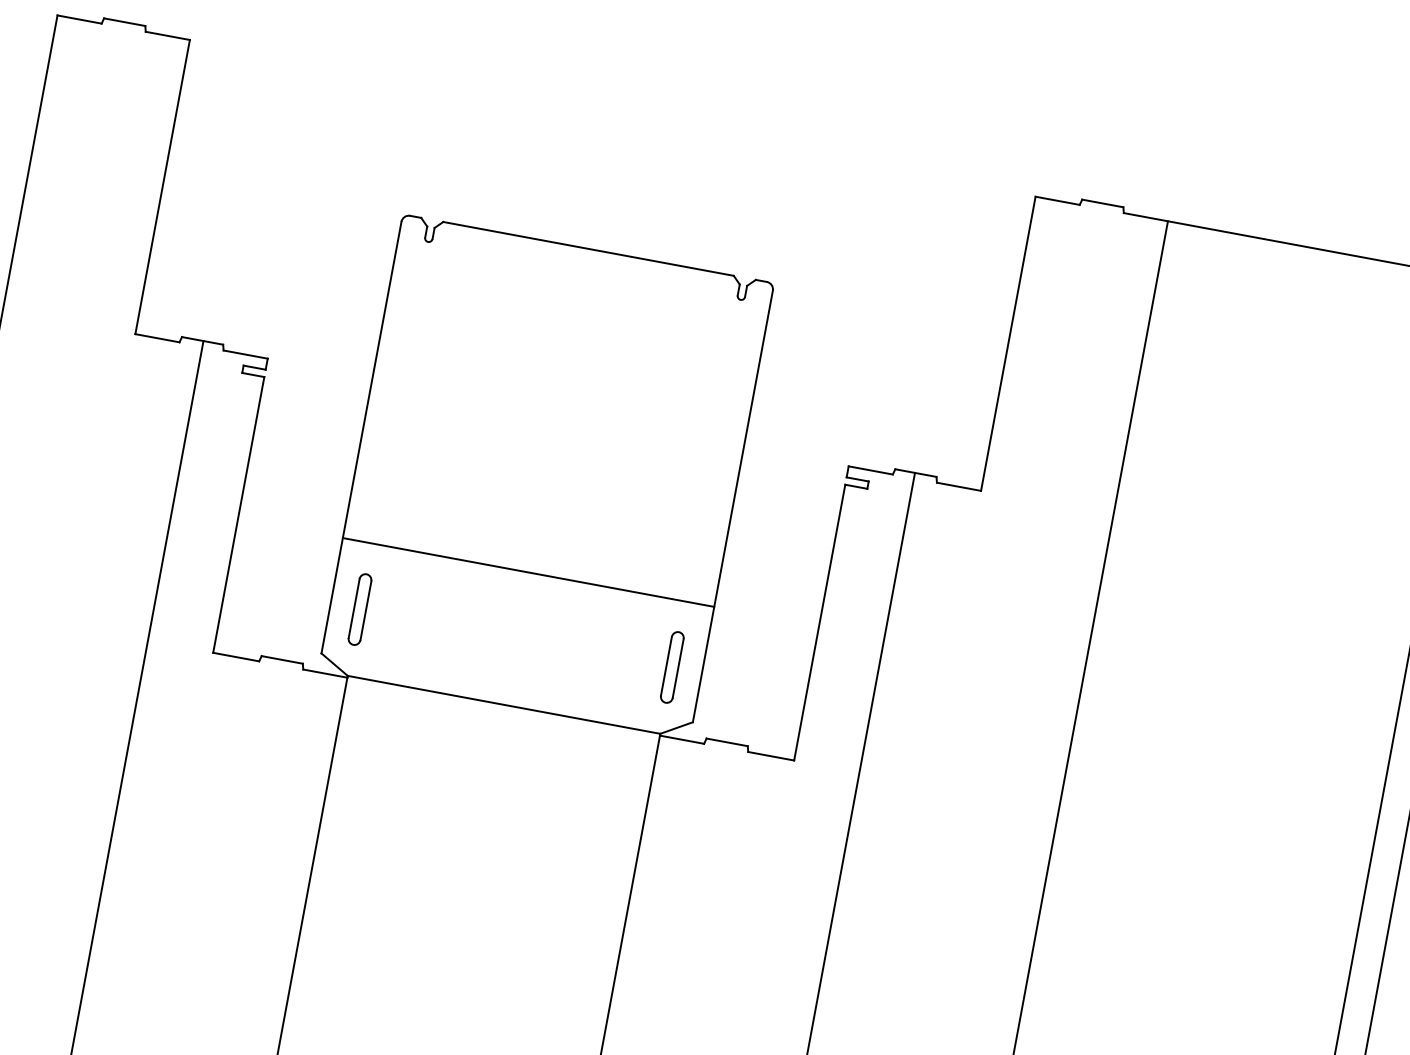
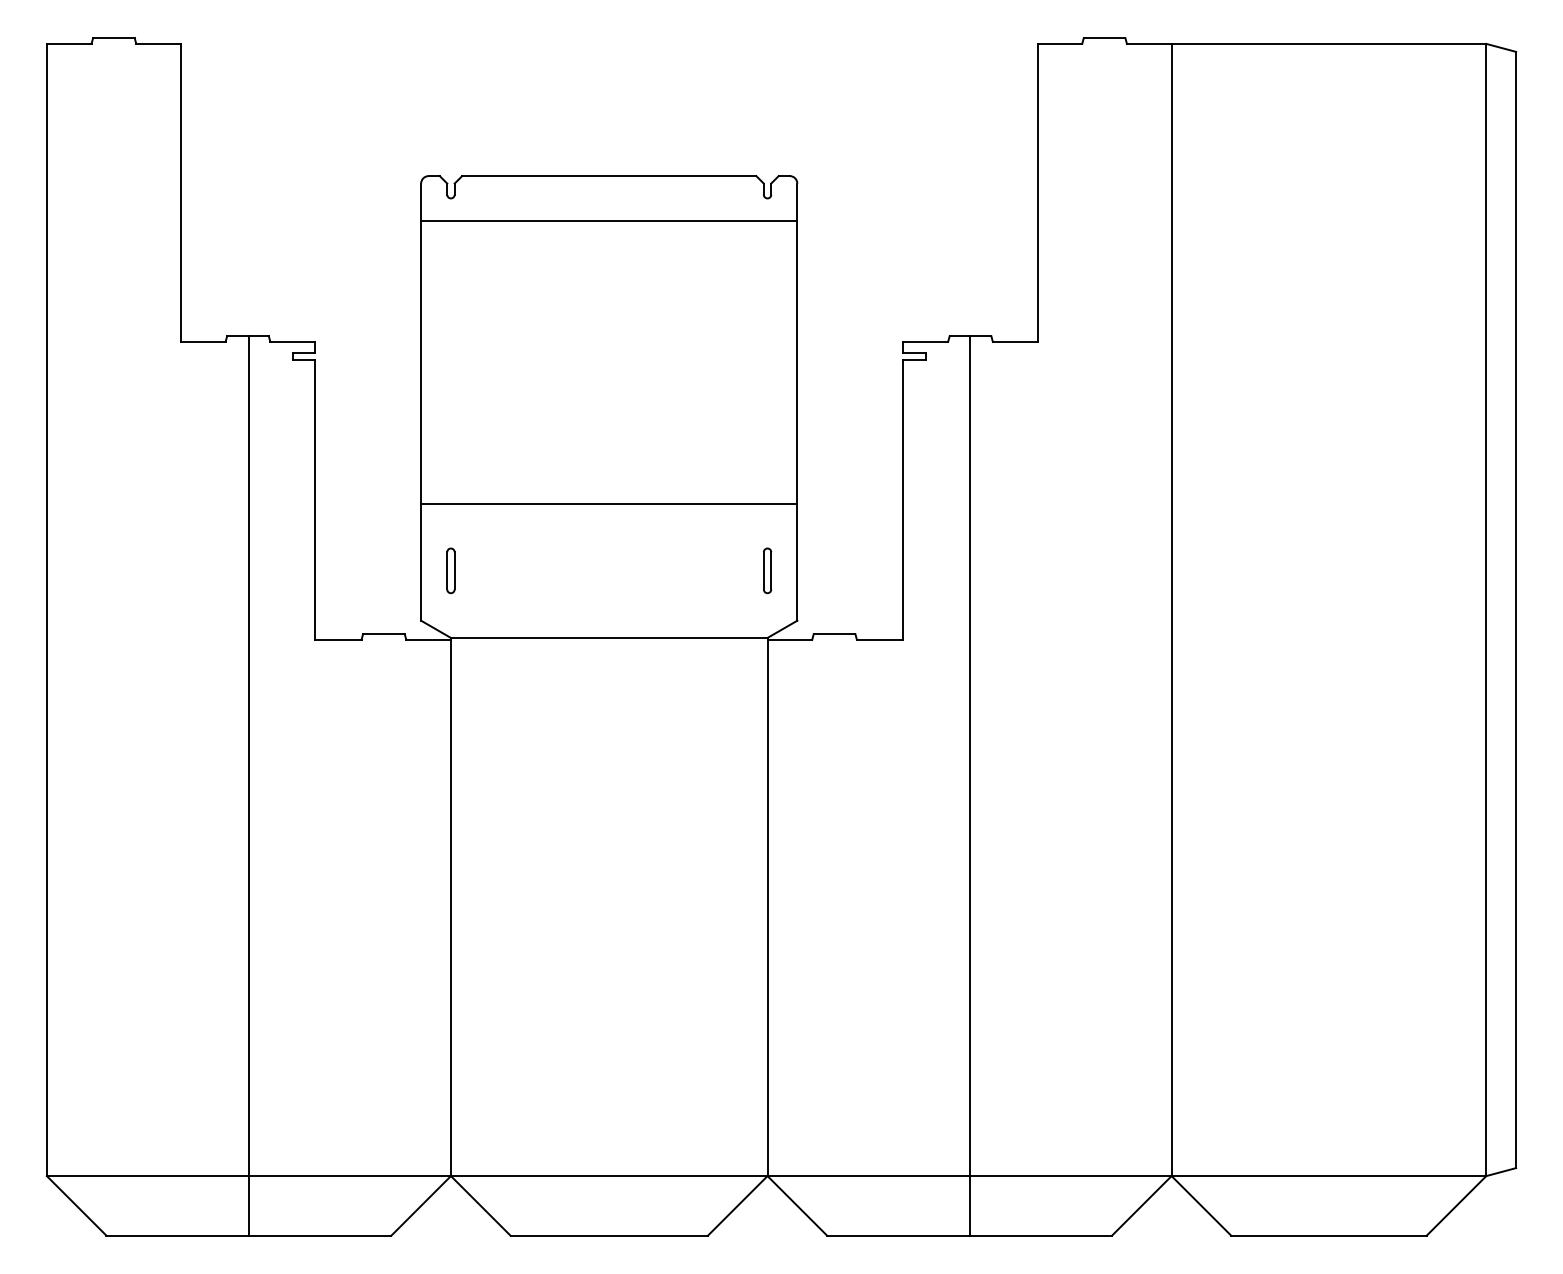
line: (580, 292) -> (609, 220), added
part: (359, 609) -> (450, 570), size x0.62
part: (672, 667) -> (767, 570), size x0.62

